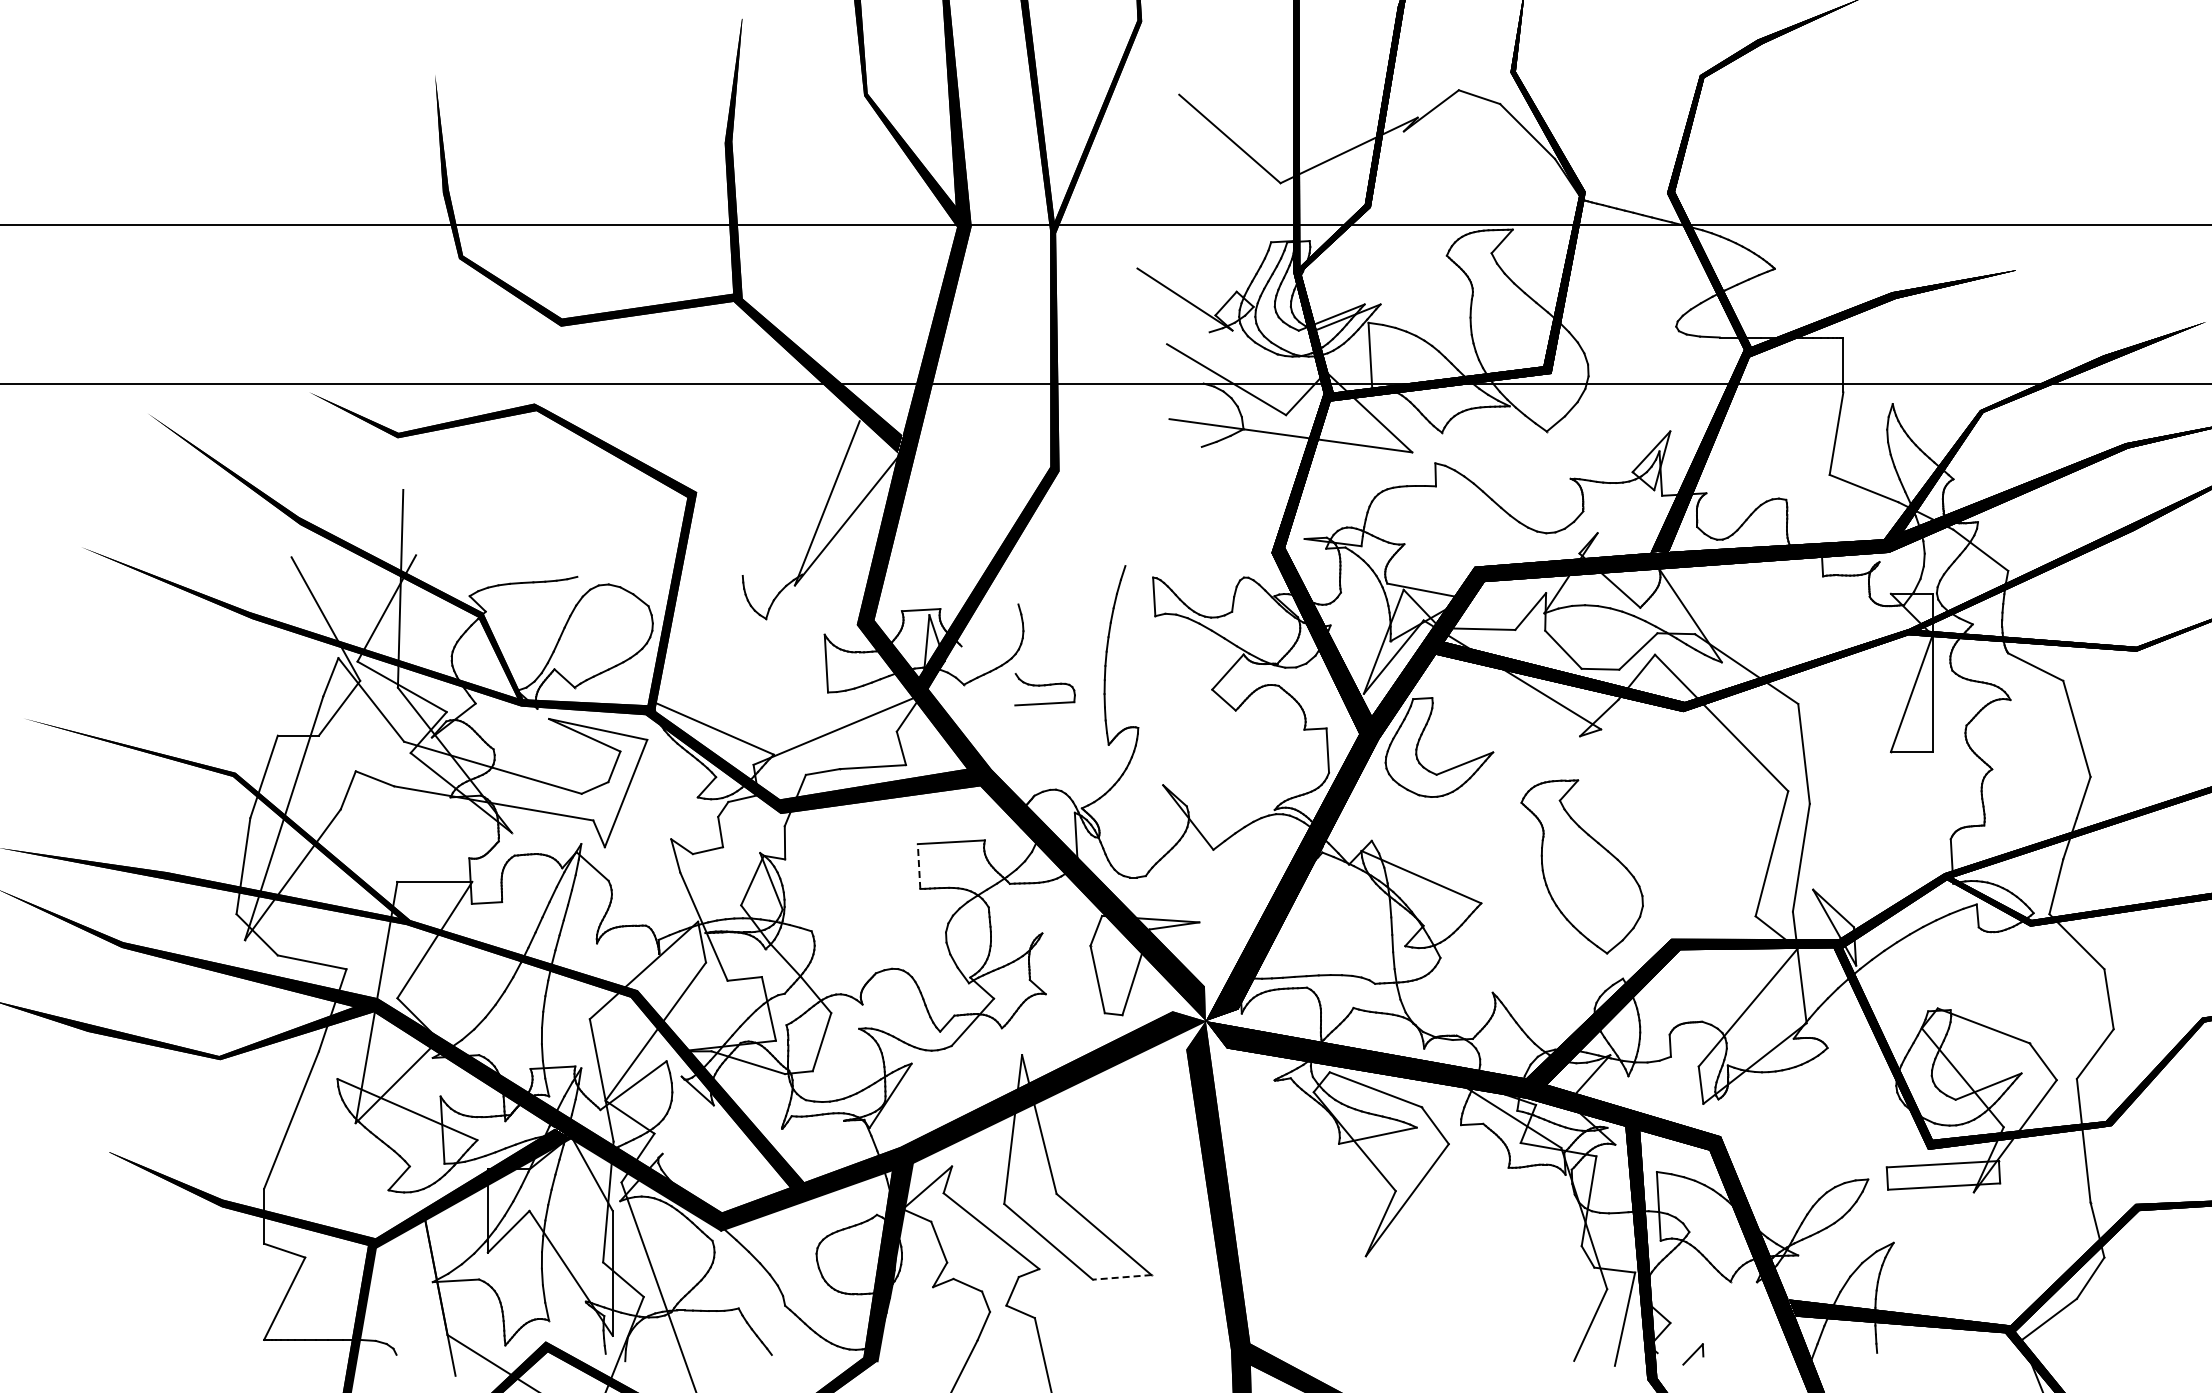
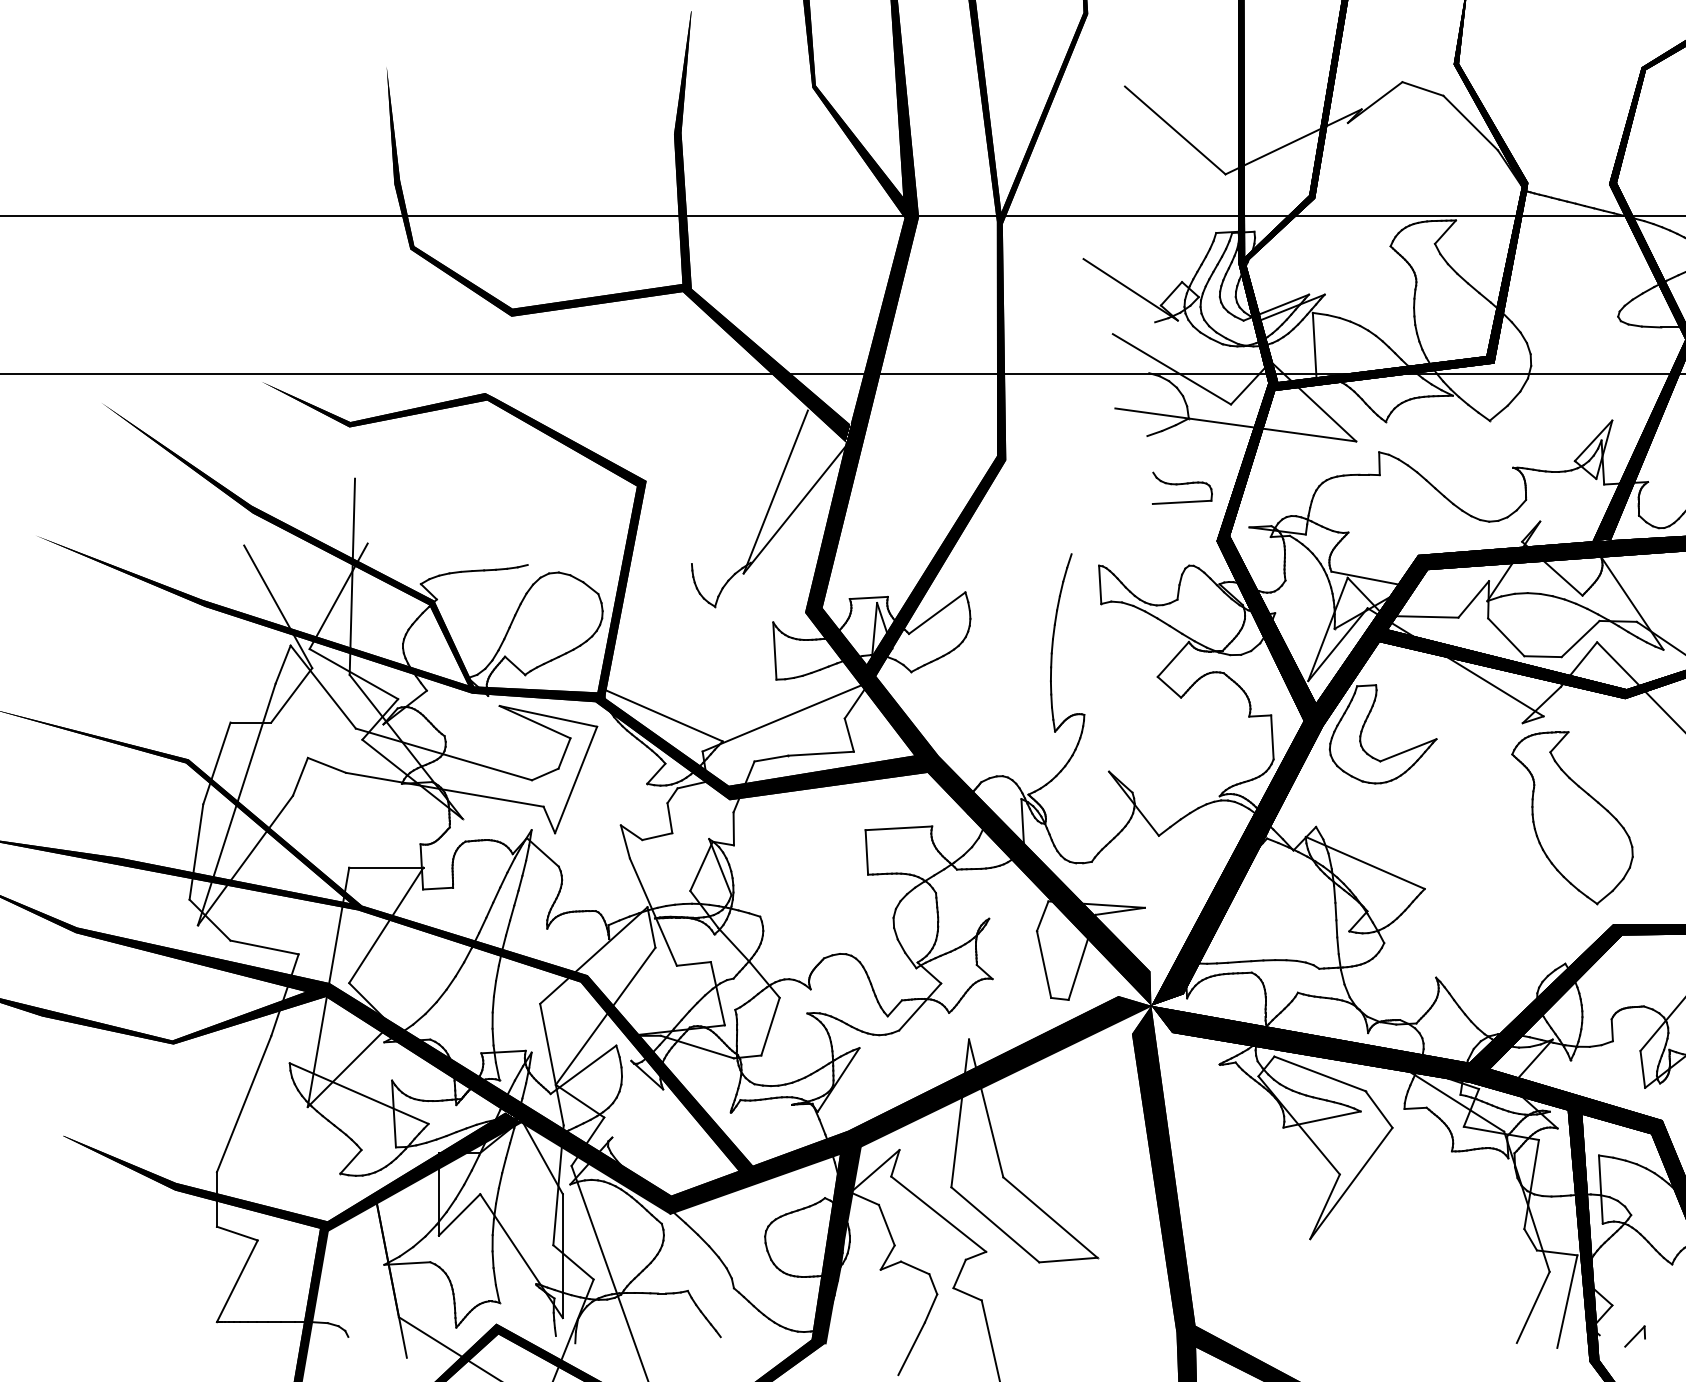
line: (989, 625) -> (936, 613), added
part: (1044, 689) -> (1181, 488), moved
line: (919, 866) -> (867, 852), dashed -> solid
part: (1581, 866) -> (1571, 817), moved
line: (1121, 1277) -> (1067, 1260), dashed -> solid

